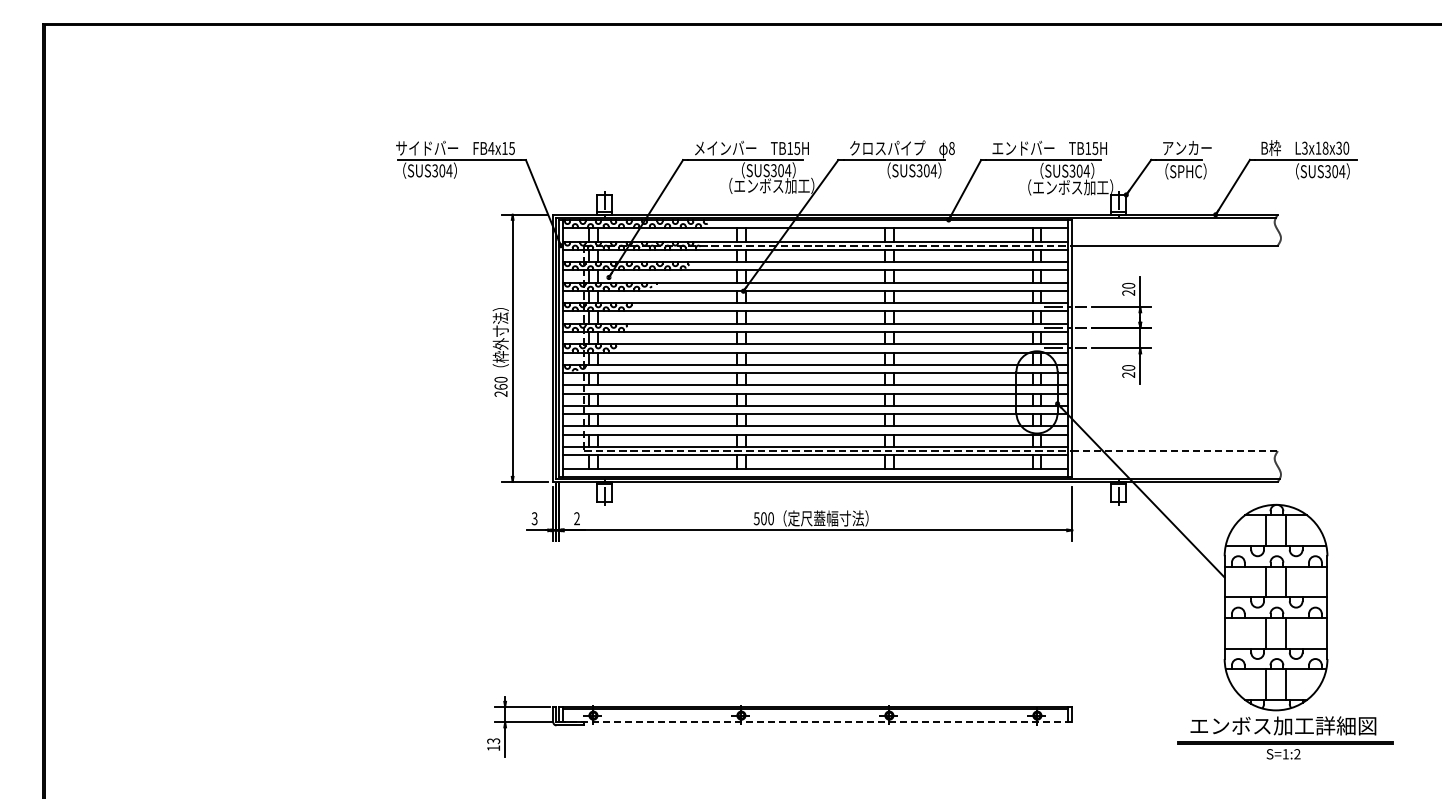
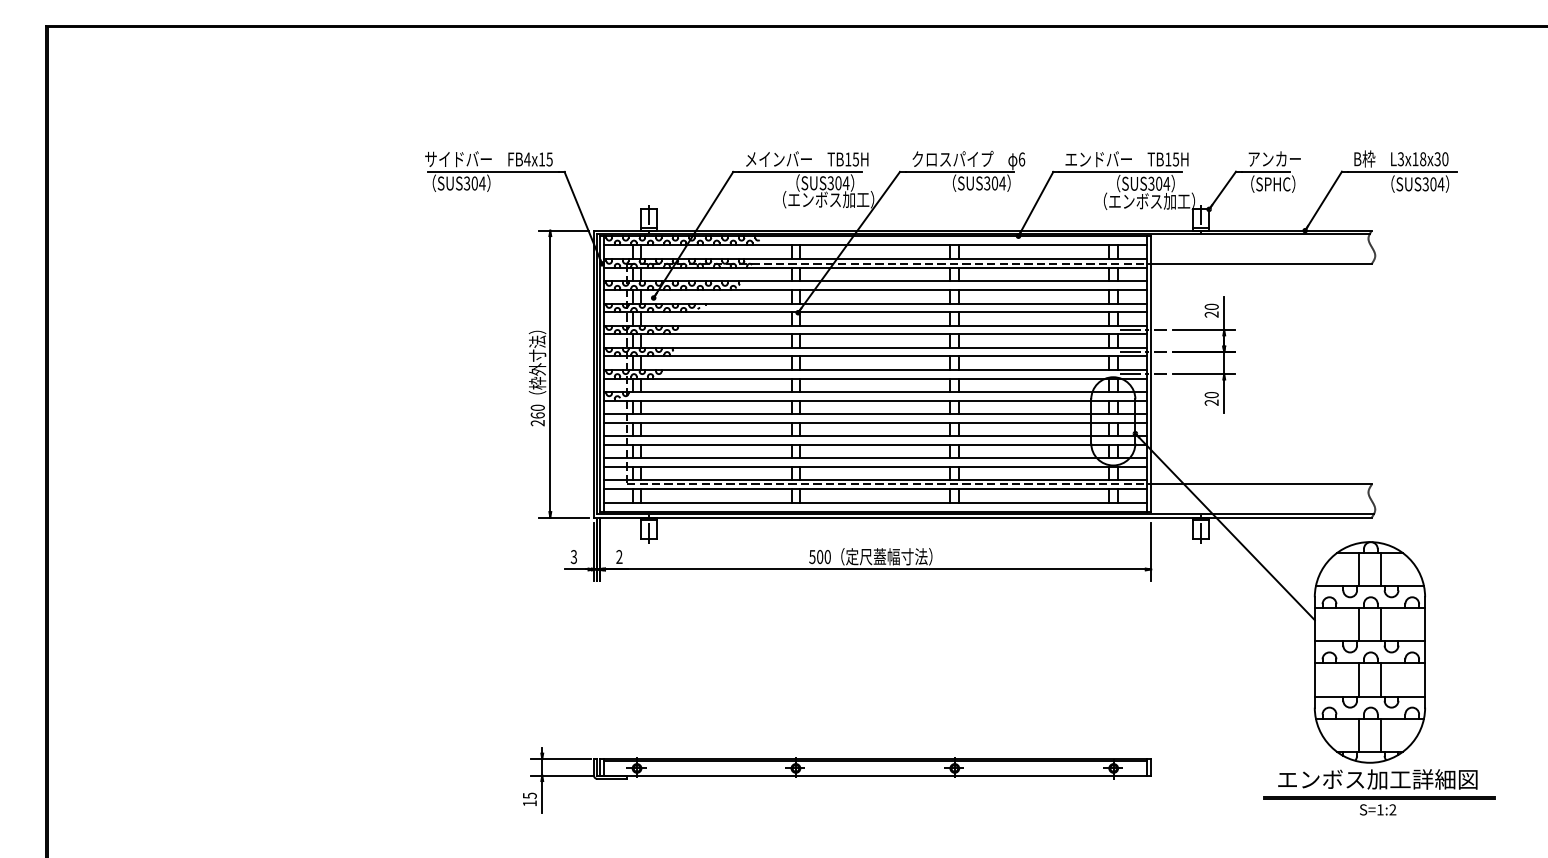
text: (951, 148) -> (1021, 159), 8 -> 6
line: (1175, 451) -> (1261, 484), dashed -> solid
line: (815, 722) -> (875, 775), dashed -> solid
text: (493, 740) -> (529, 795), 13 -> 15

